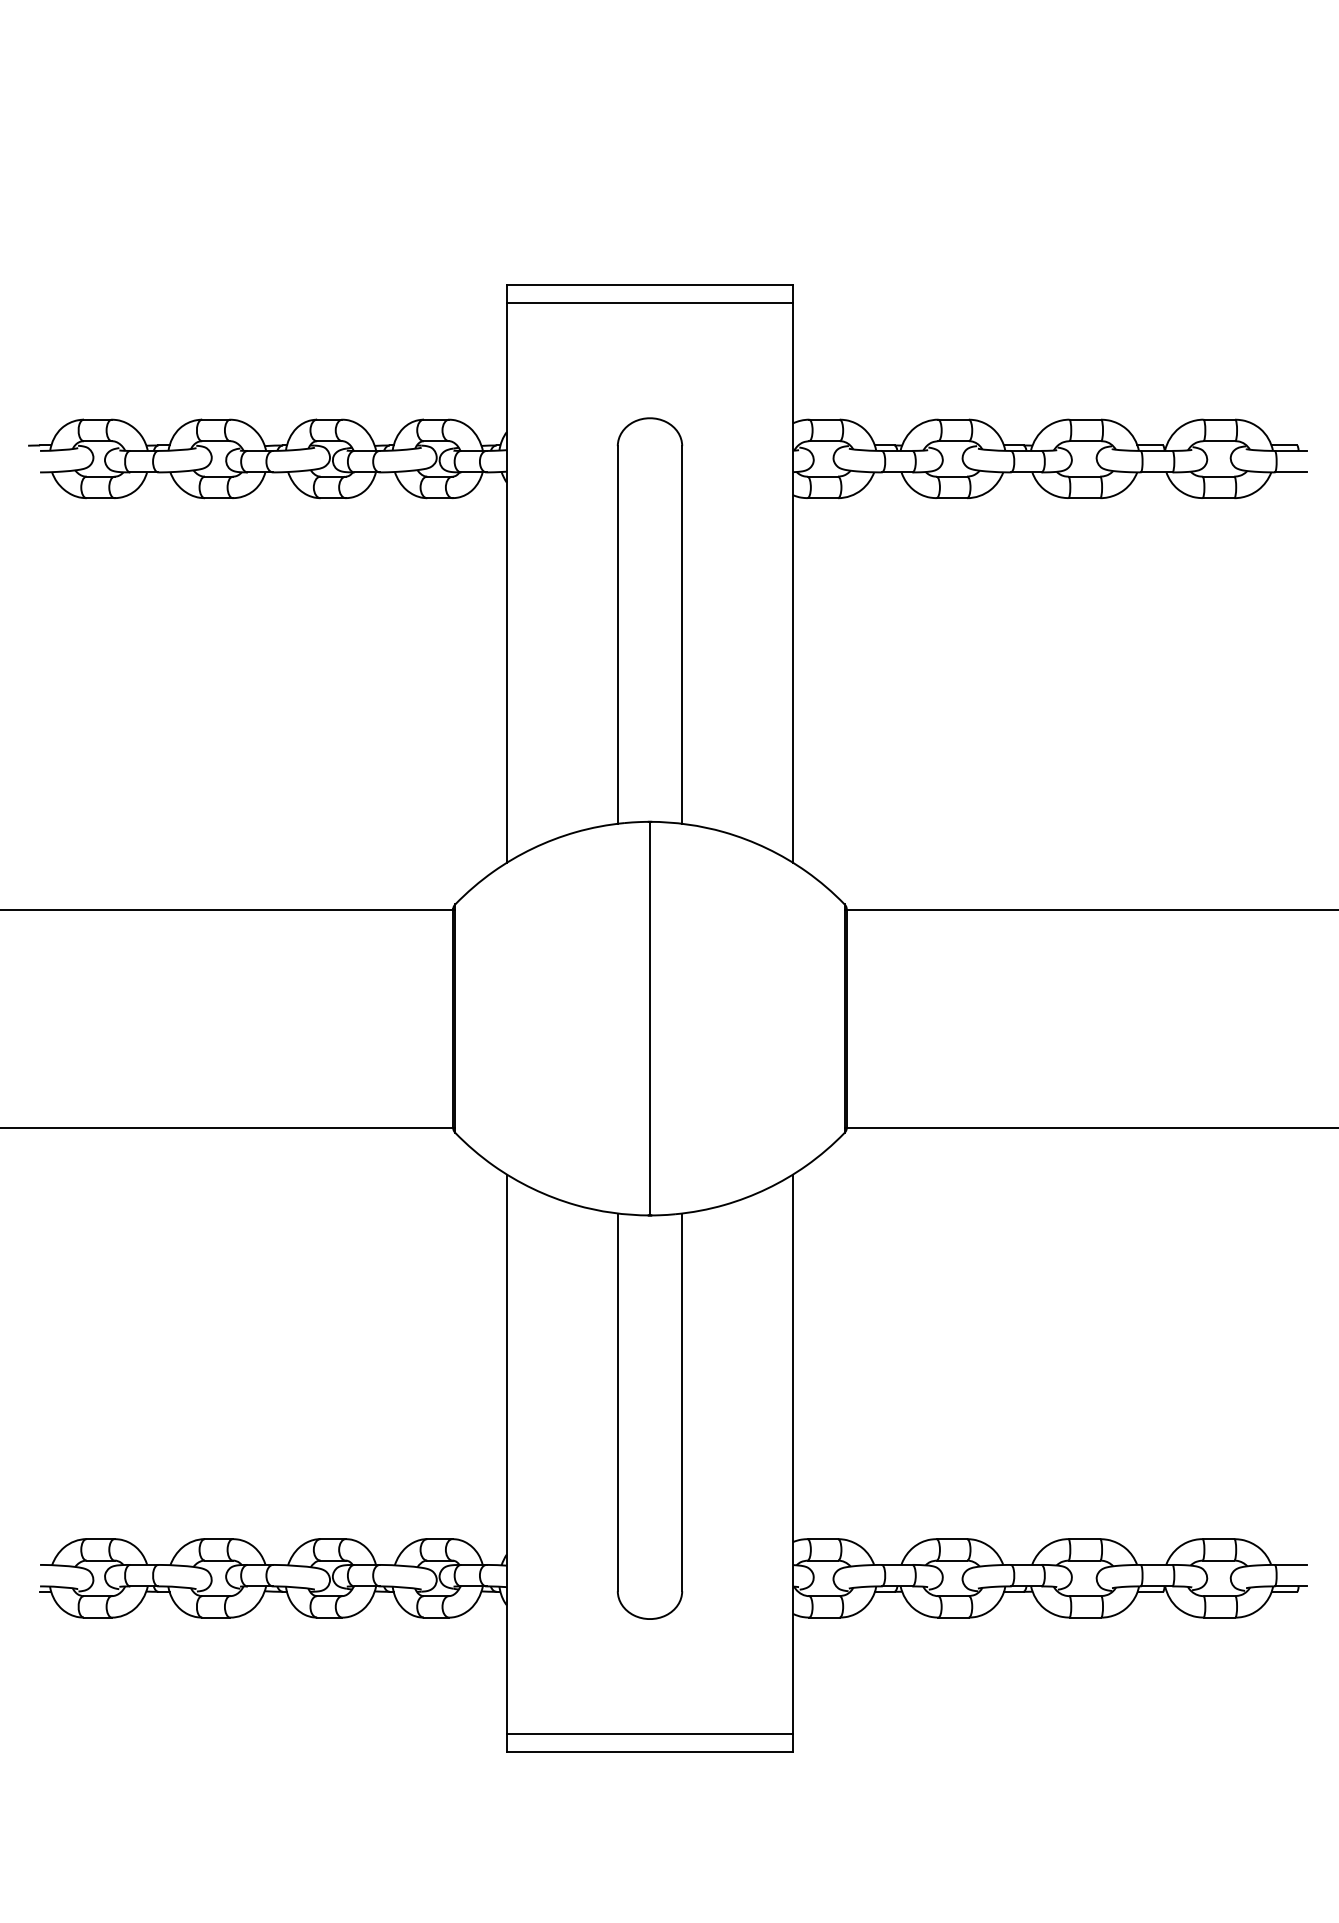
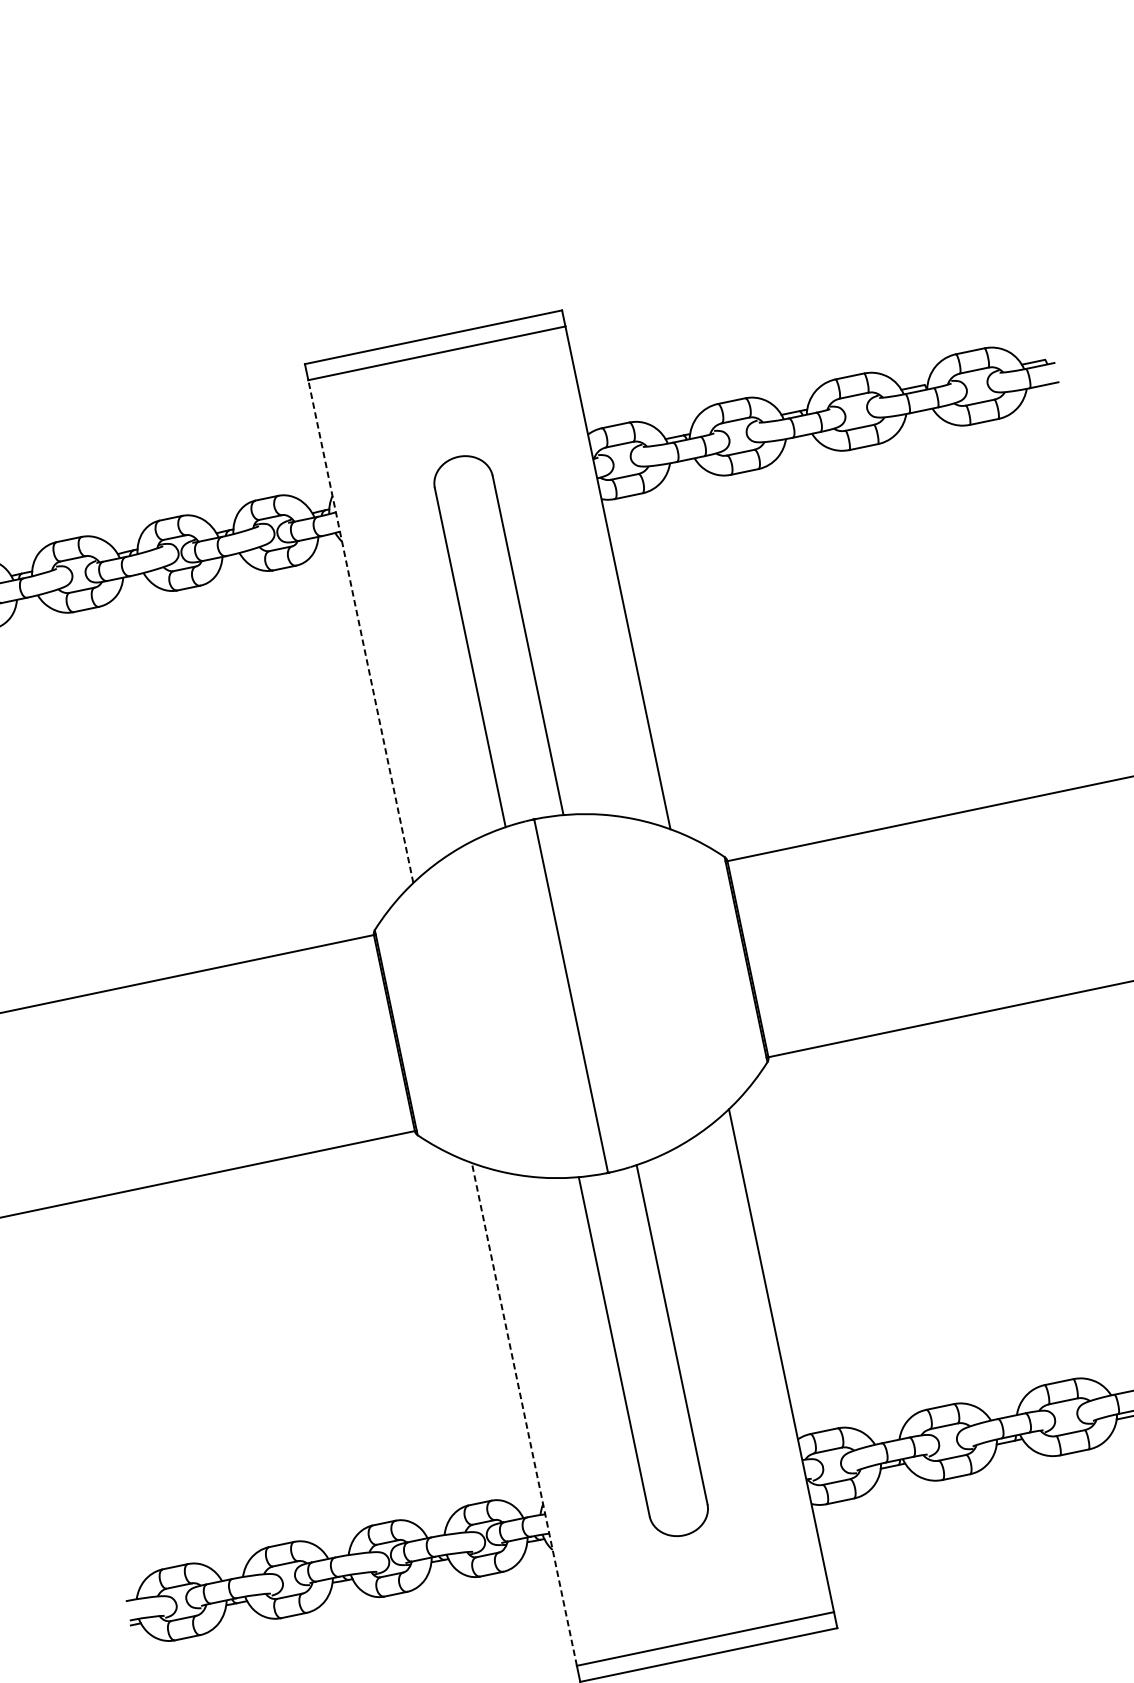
line: (506, 582) -> (360, 631), solid -> dashed
line: (506, 1454) -> (524, 1414), solid -> dashed

